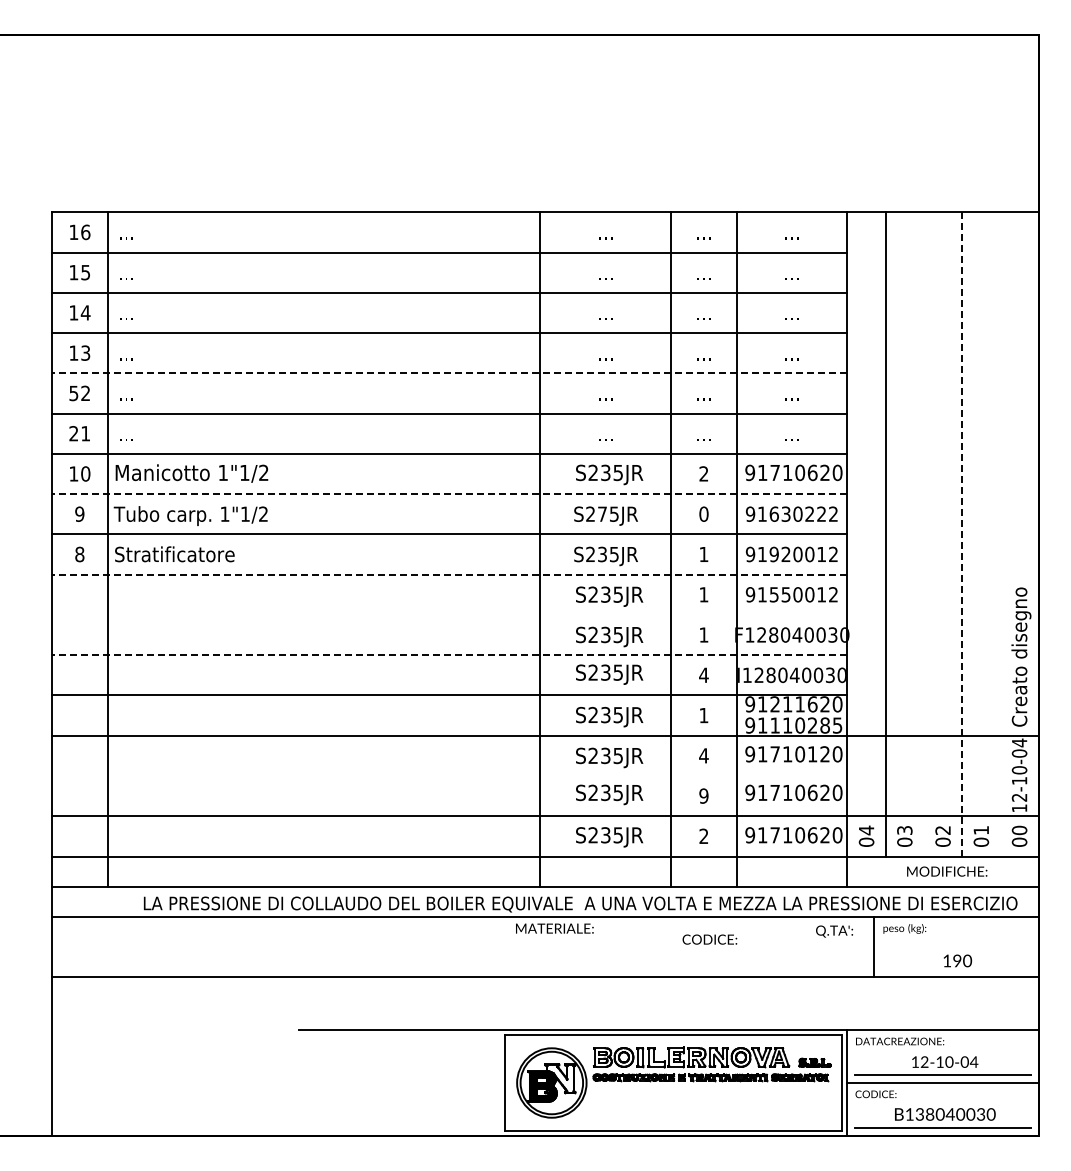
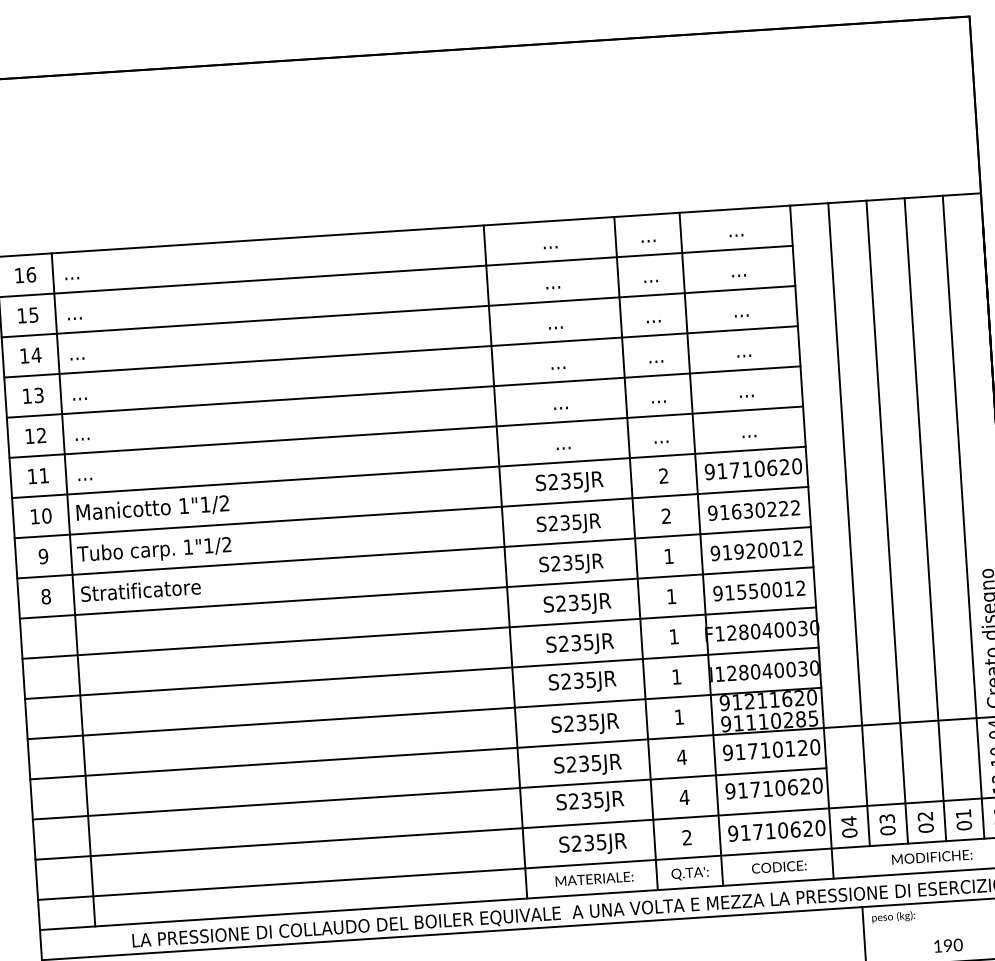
line: (449, 373) -> (403, 392), dashed -> solid
text: (73, 393) -> (29, 436), 52 -> 12
text: (73, 433) -> (32, 476), 21 -> 11
line: (449, 494) -> (411, 512), dashed -> solid
text: (602, 513) -> (565, 522), S275JR -> S235JR
text: (703, 513) -> (665, 515), 0 -> 2
line: (962, 533) -> (925, 518), dashed -> solid
line: (923, 534) -> (886, 522), added
line: (1000, 534) -> (963, 517), added
line: (449, 574) -> (416, 592), dashed -> solid
line: (449, 614) -> (418, 632), added
line: (449, 655) -> (421, 673), dashed -> solid
text: (703, 674) -> (676, 676), 4 -> 1
line: (449, 775) -> (429, 793), added
text: (703, 795) -> (684, 796), 9 -> 4
text: (554, 928) -> (594, 878), moved
text: (834, 931) -> (690, 873), moved
text: (709, 939) -> (778, 867), moved

